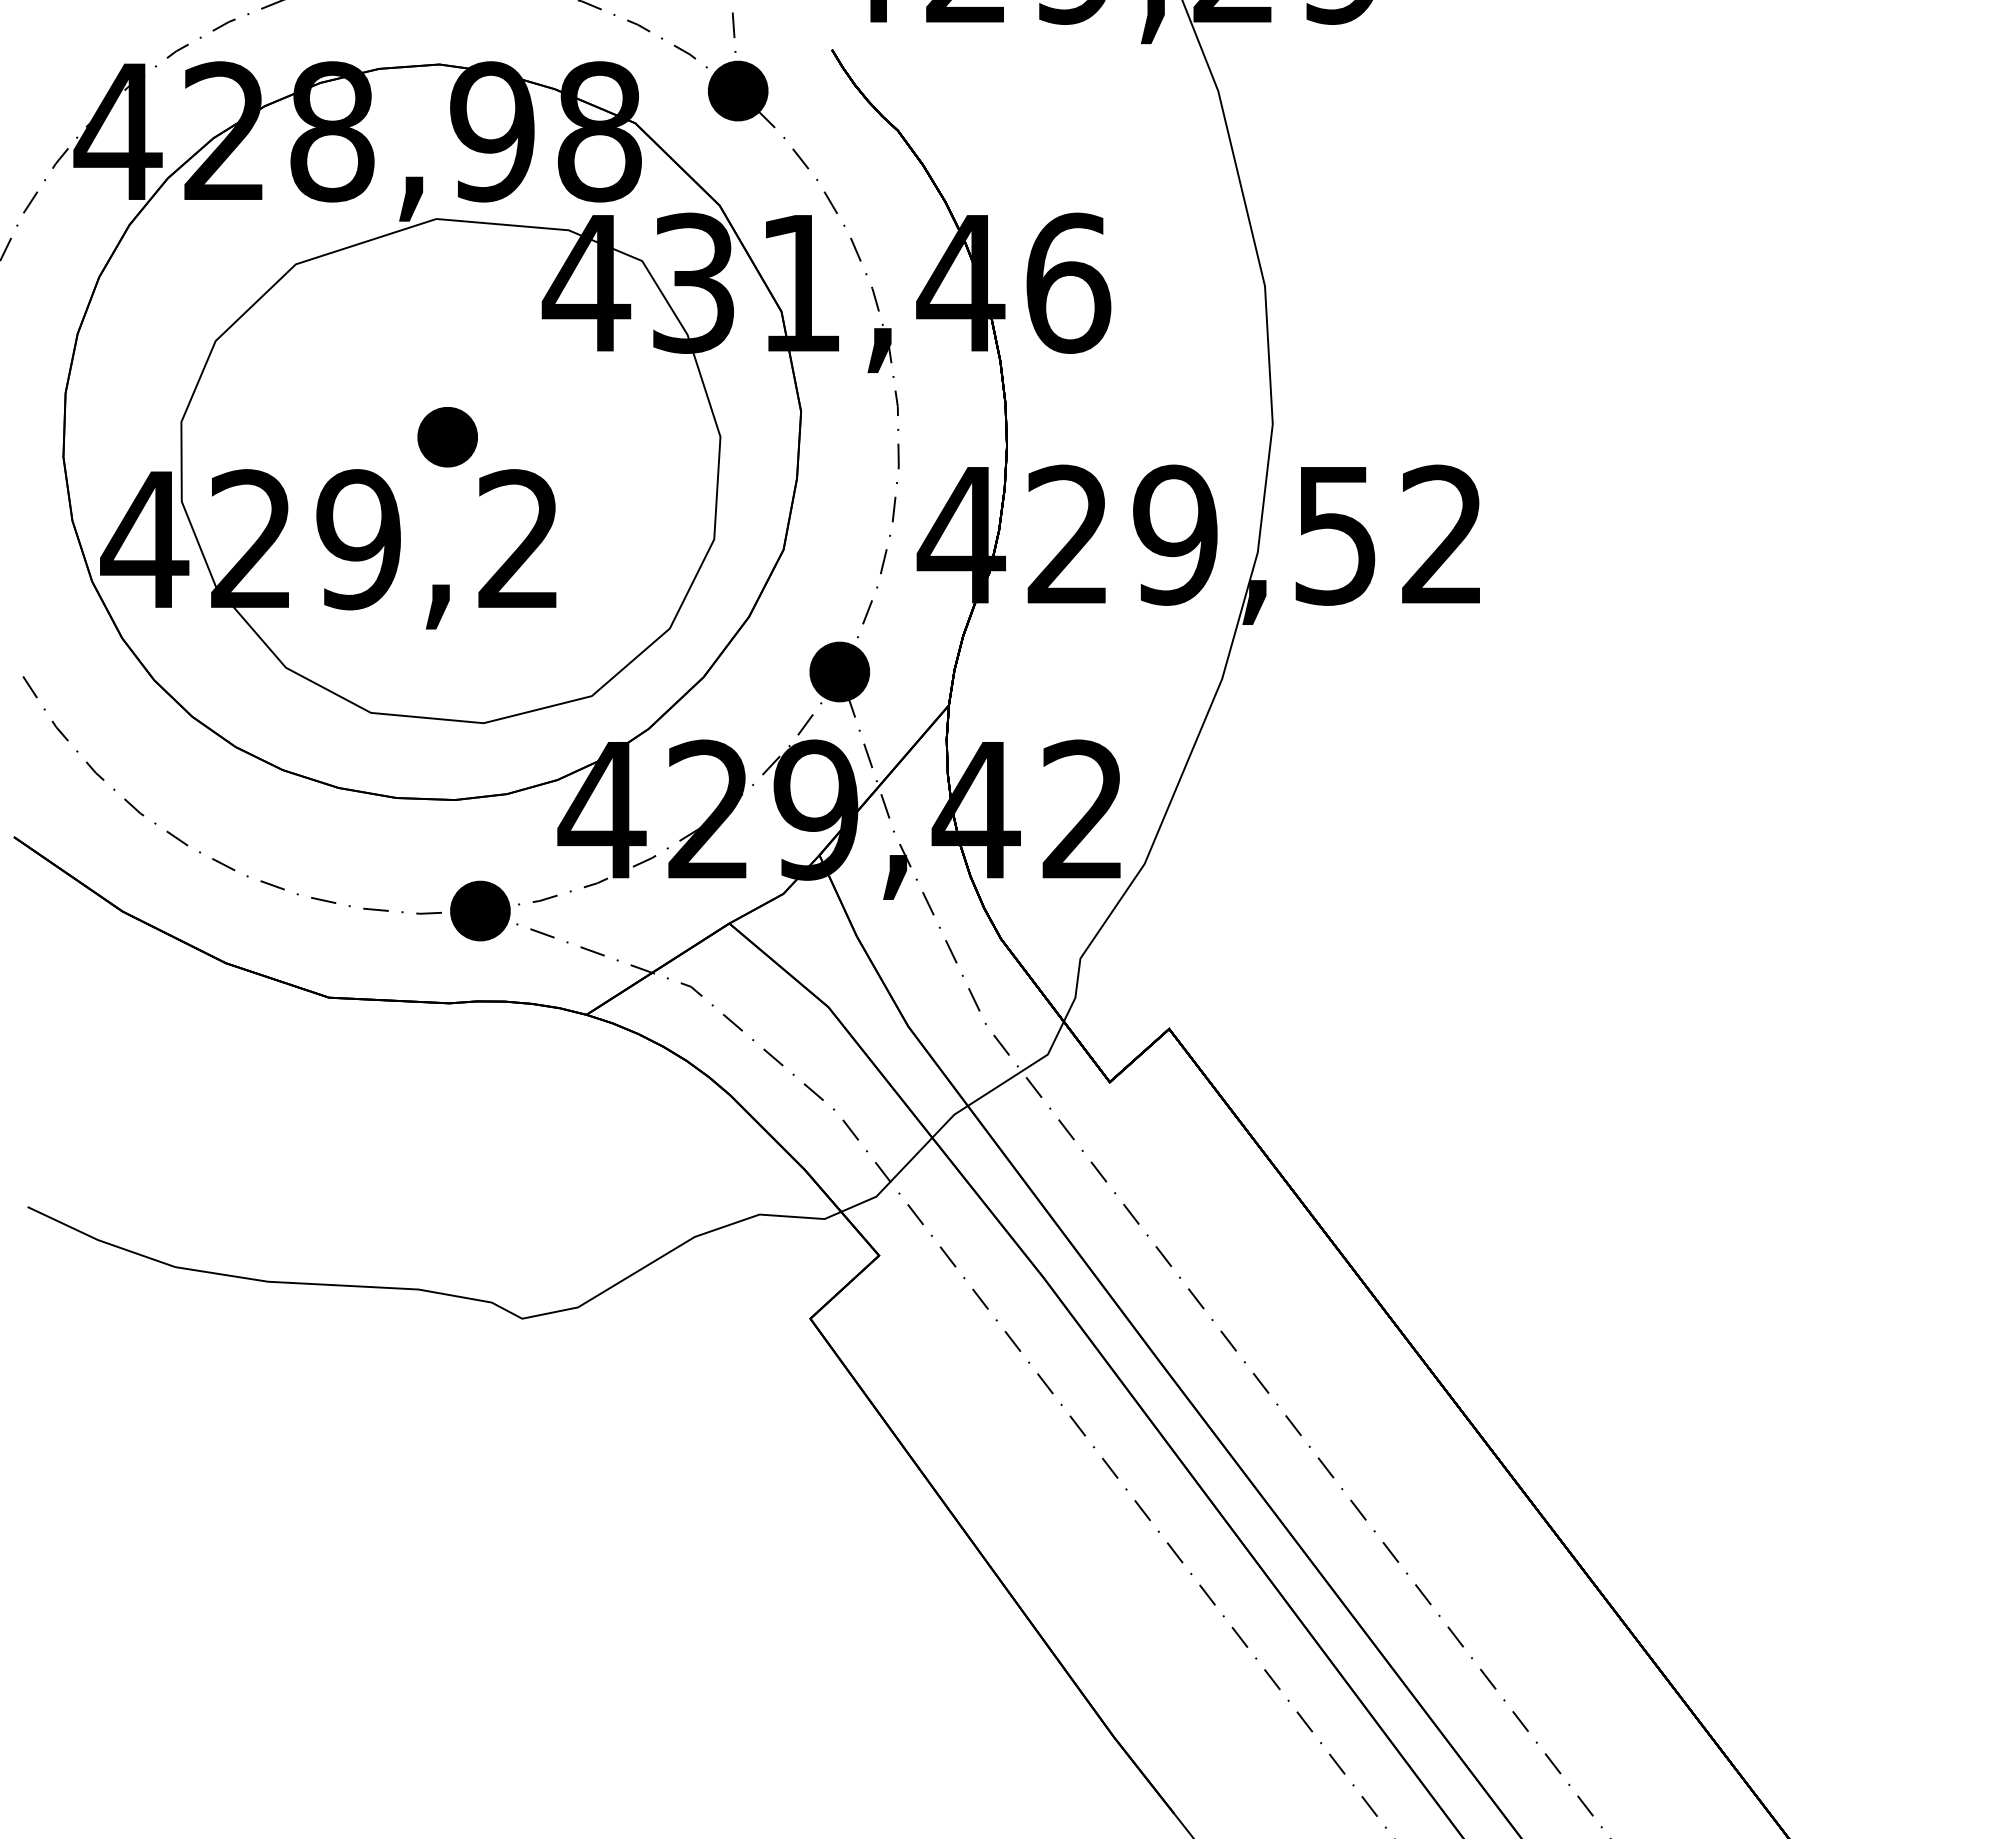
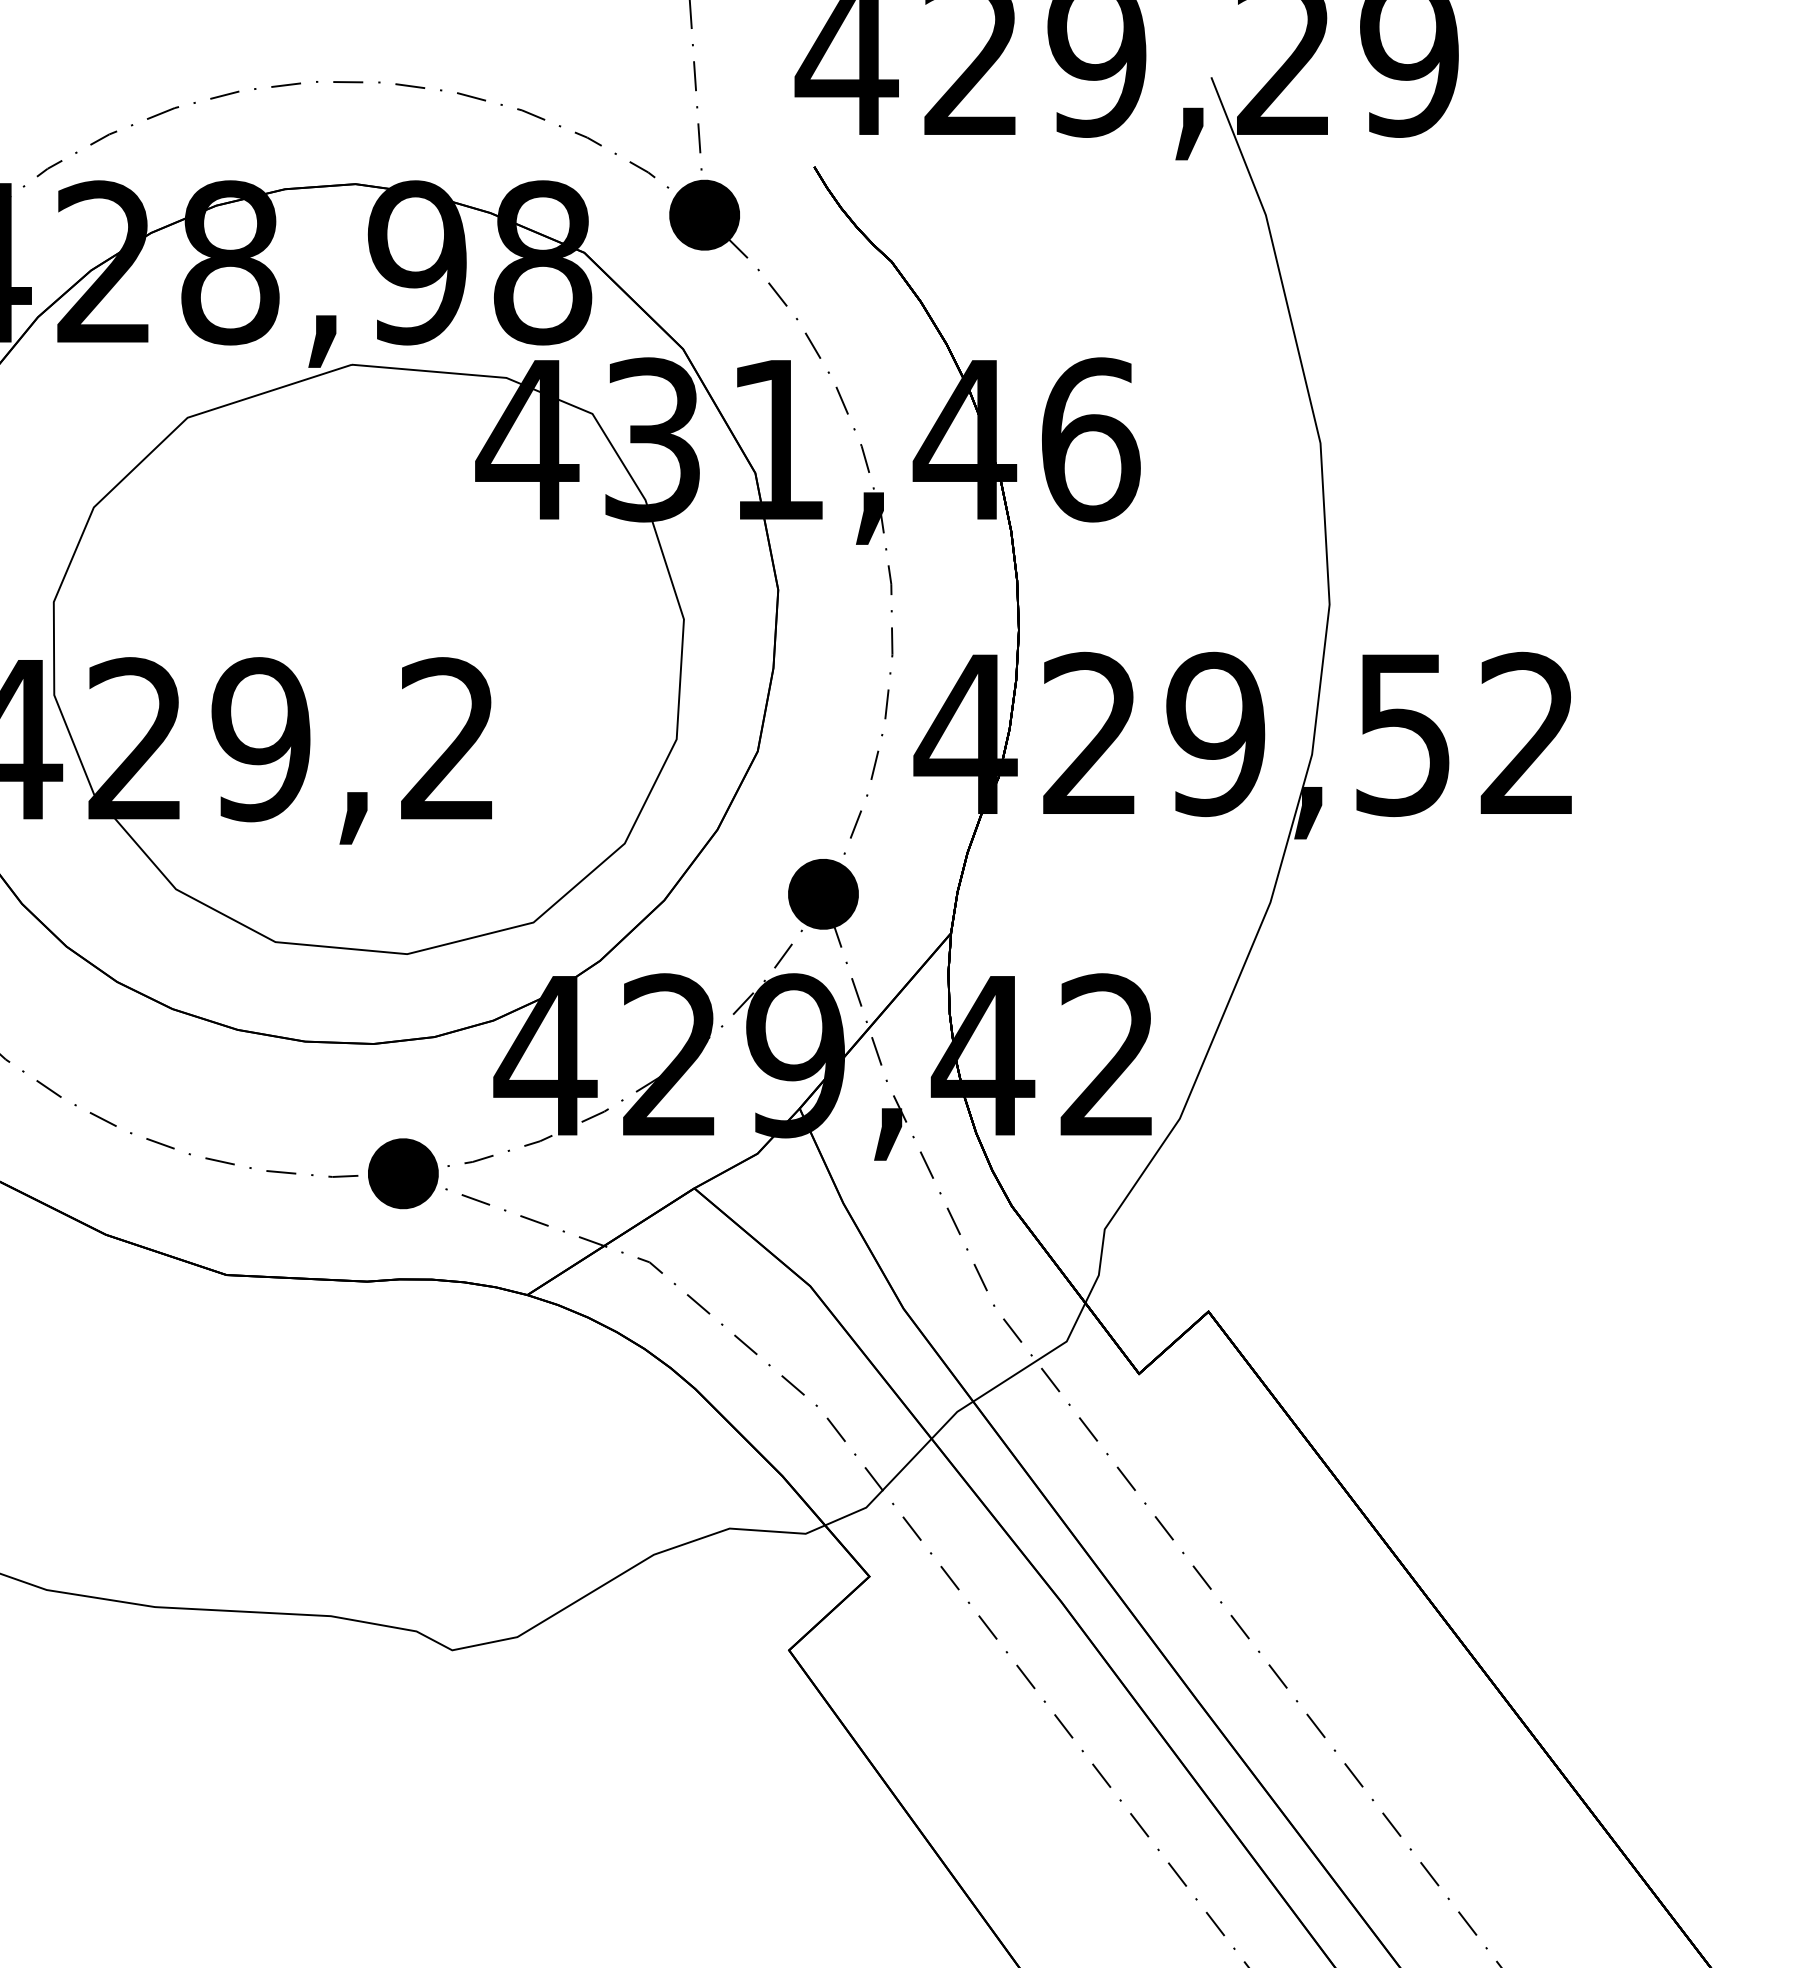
part: (447, 437) -> (364, 620), removed

